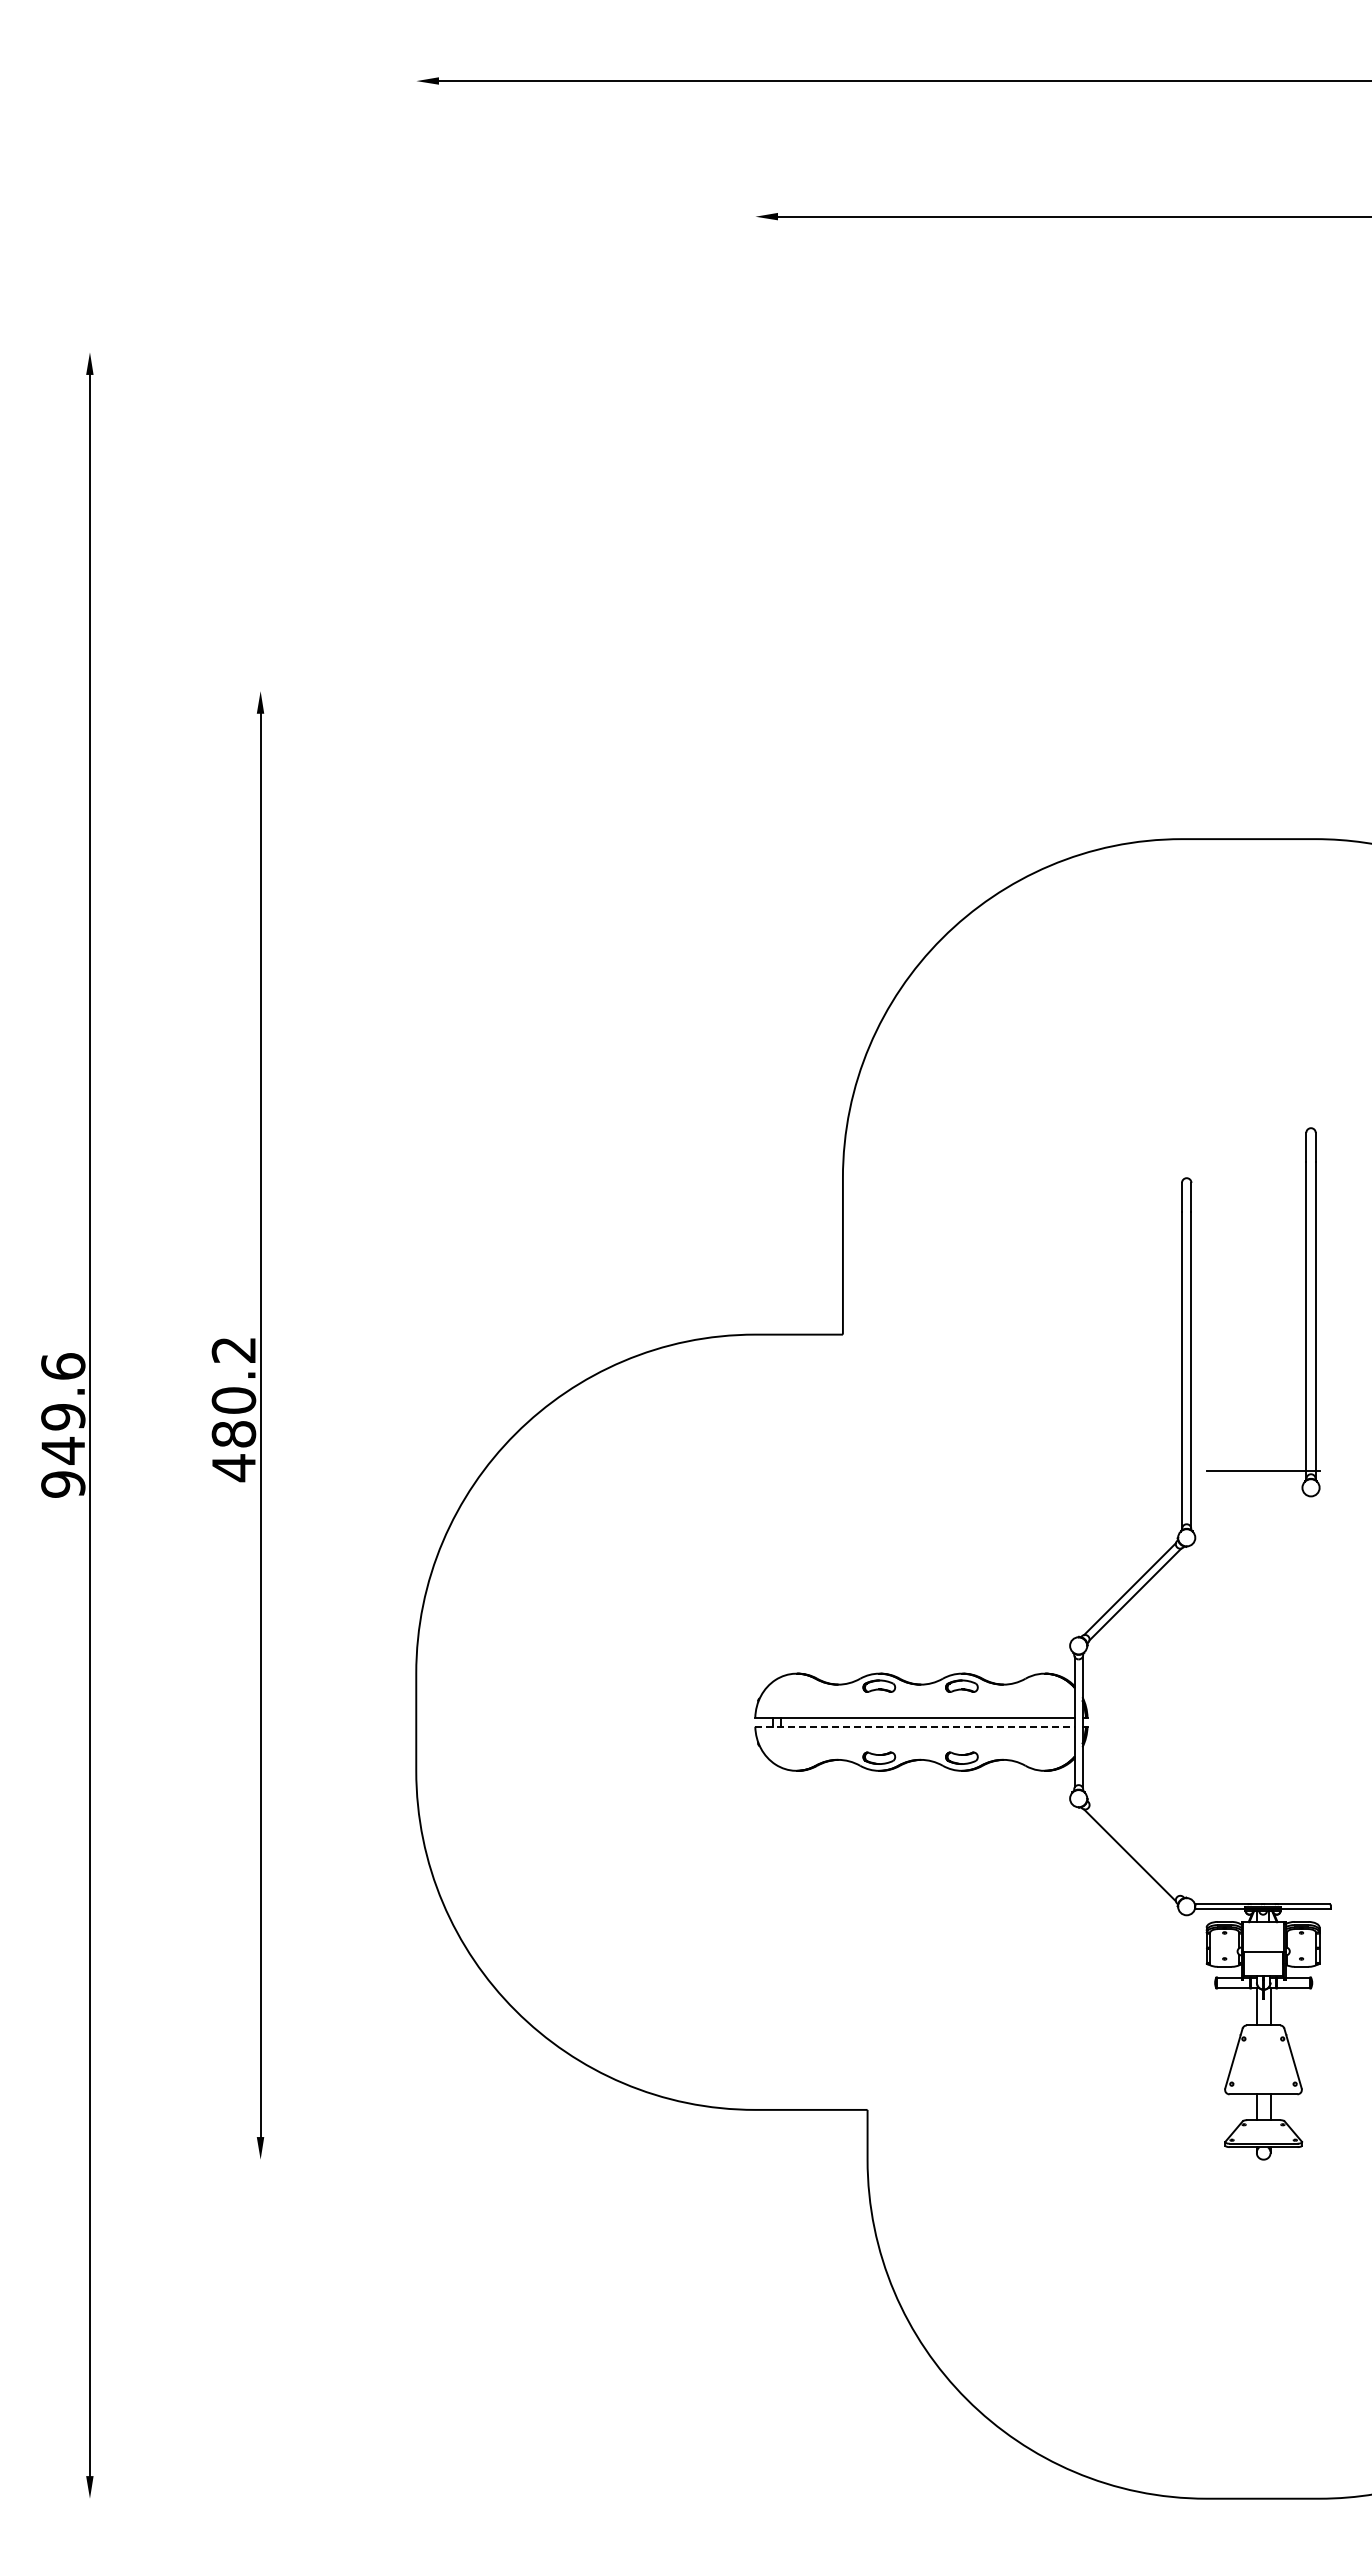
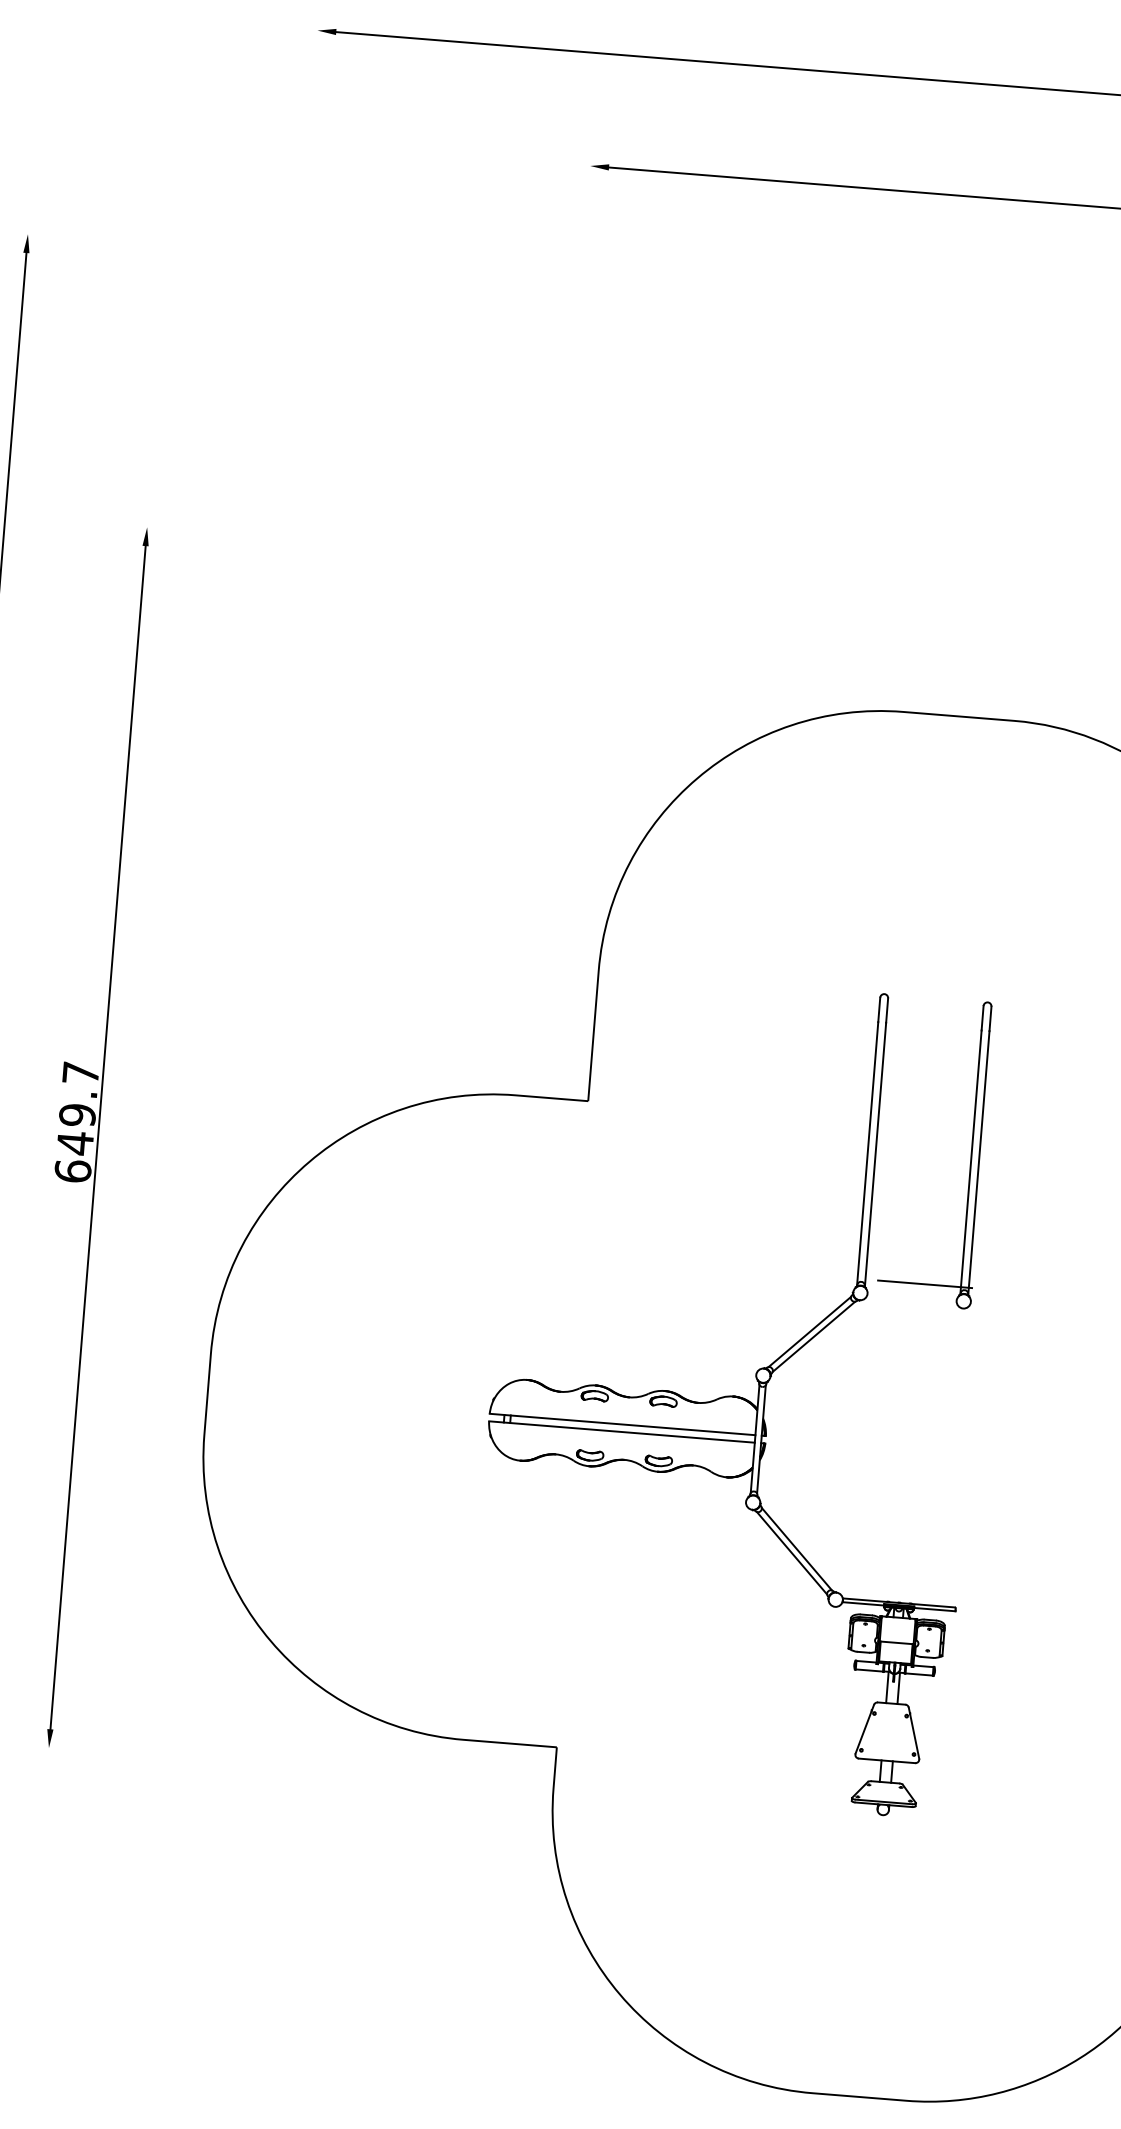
part: (1305, 1312) -> (970, 1155), moved
text: (233, 1409) -> (76, 1122), 480.2 -> 649.7
line: (915, 1726) -> (622, 1431), dashed -> solid
line: (1135, 1849) -> (797, 1548), added

